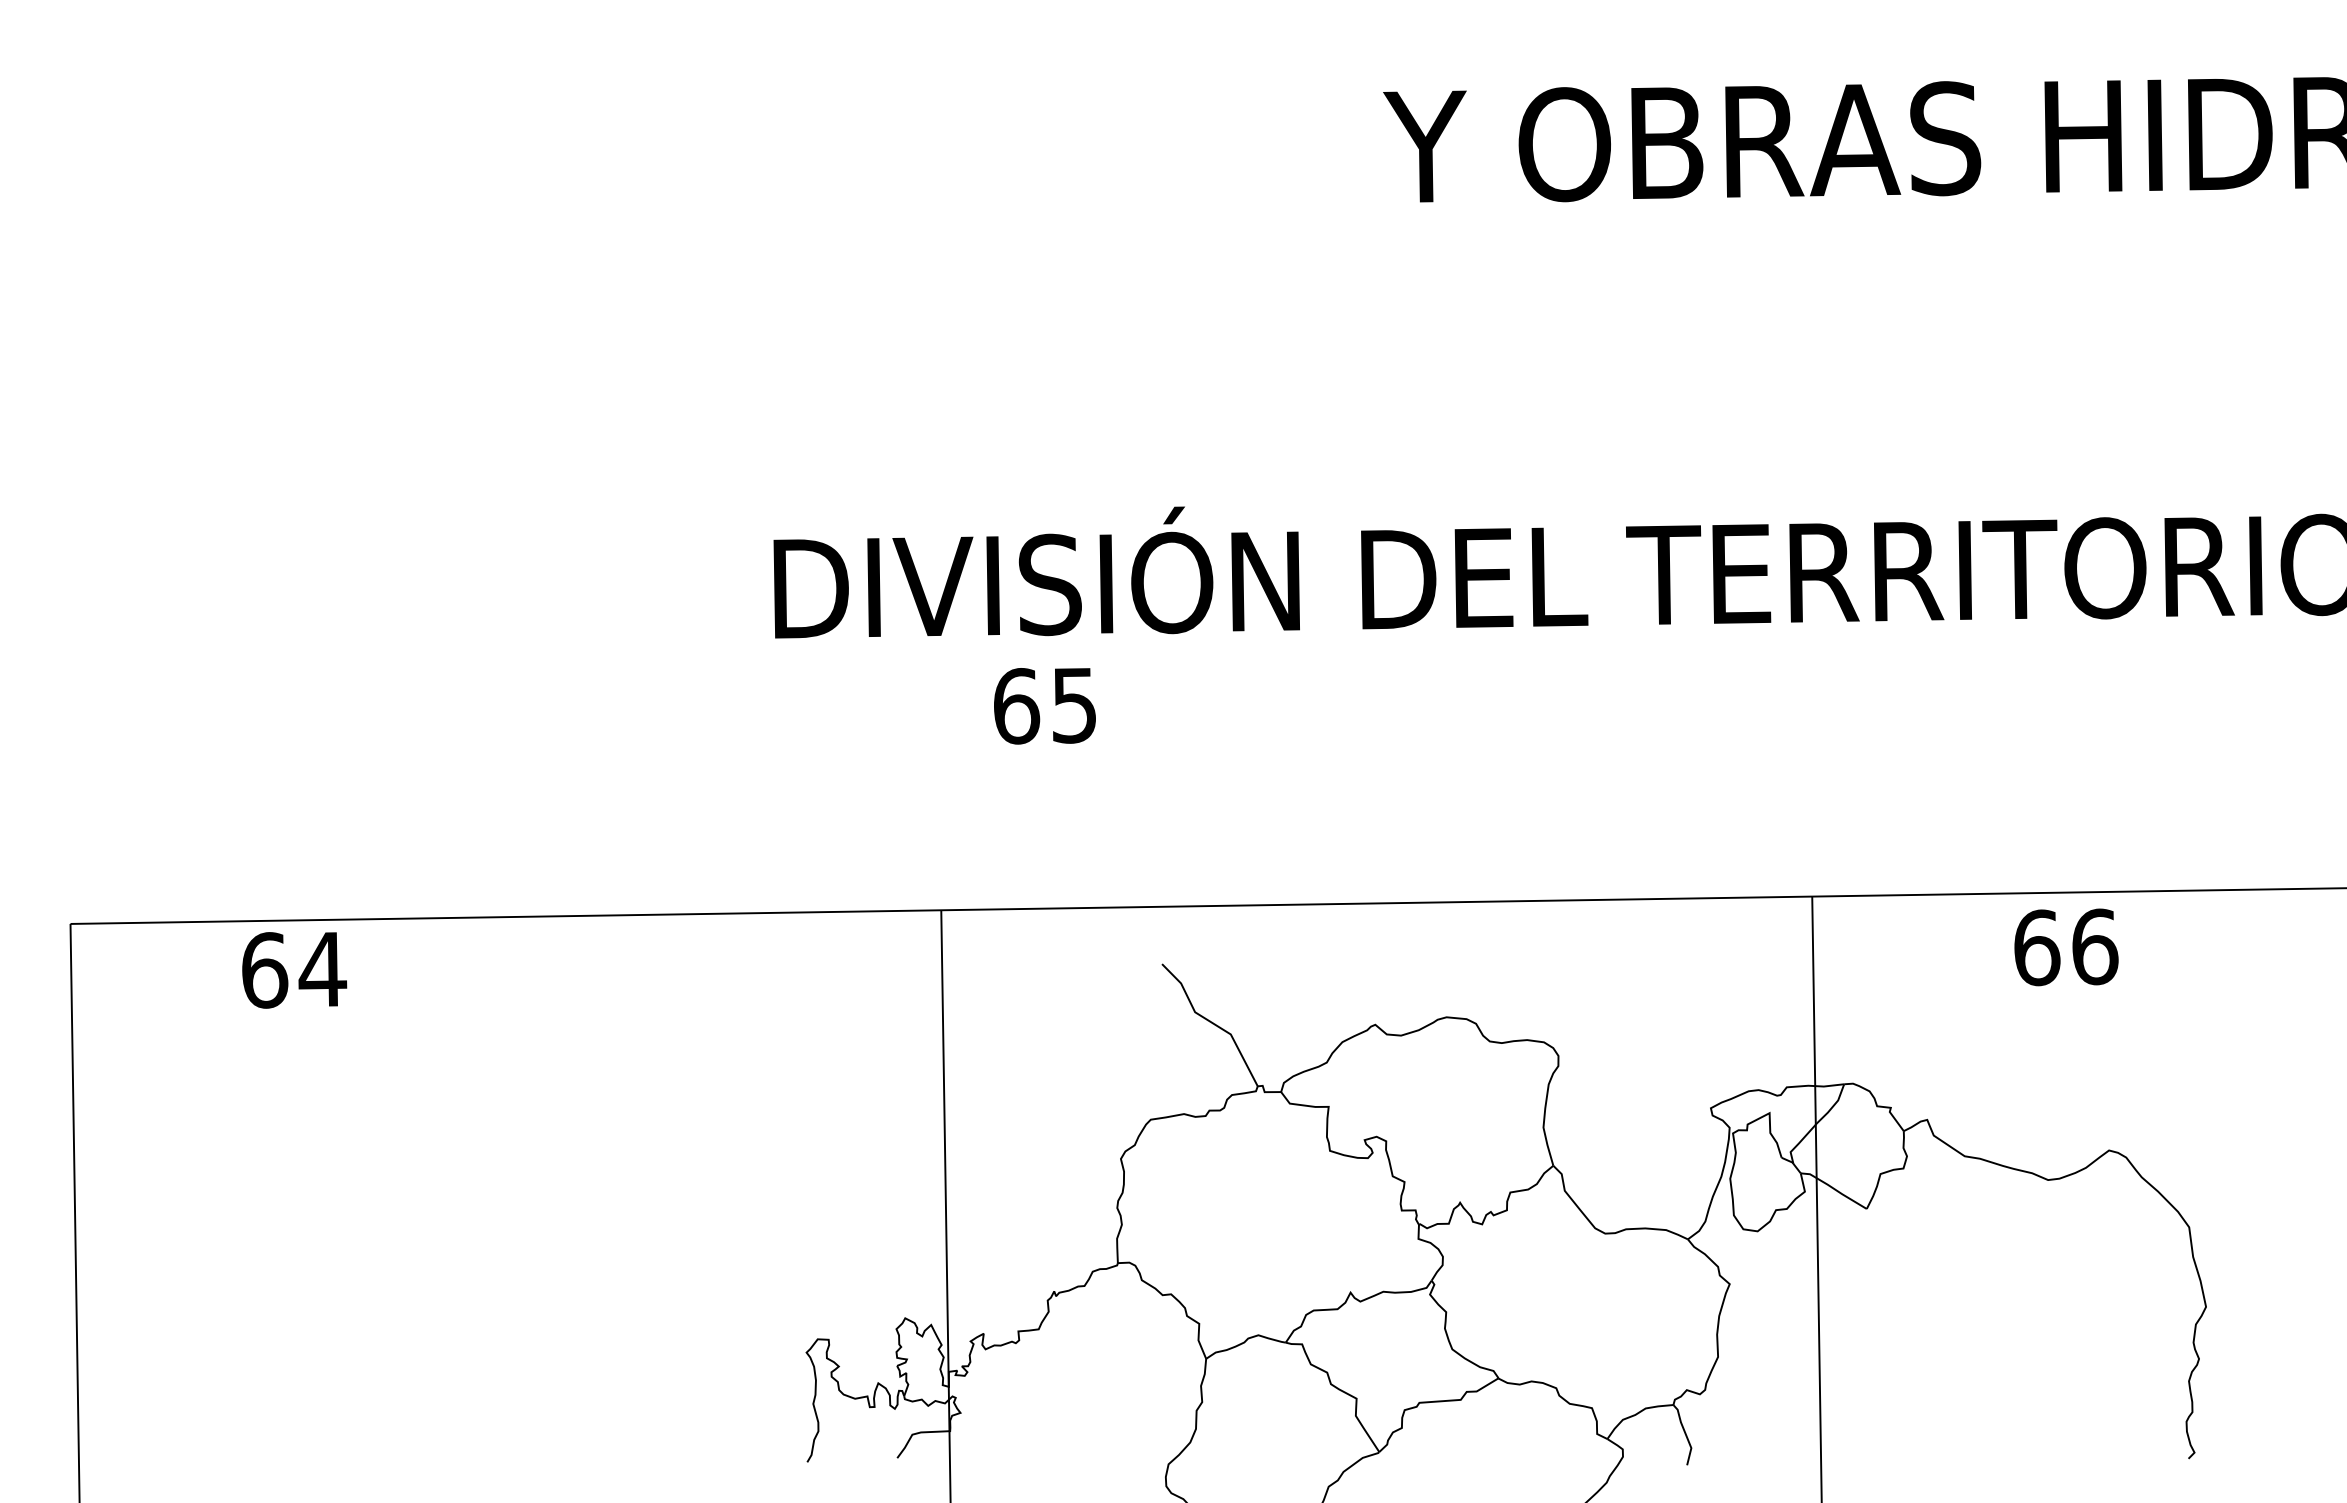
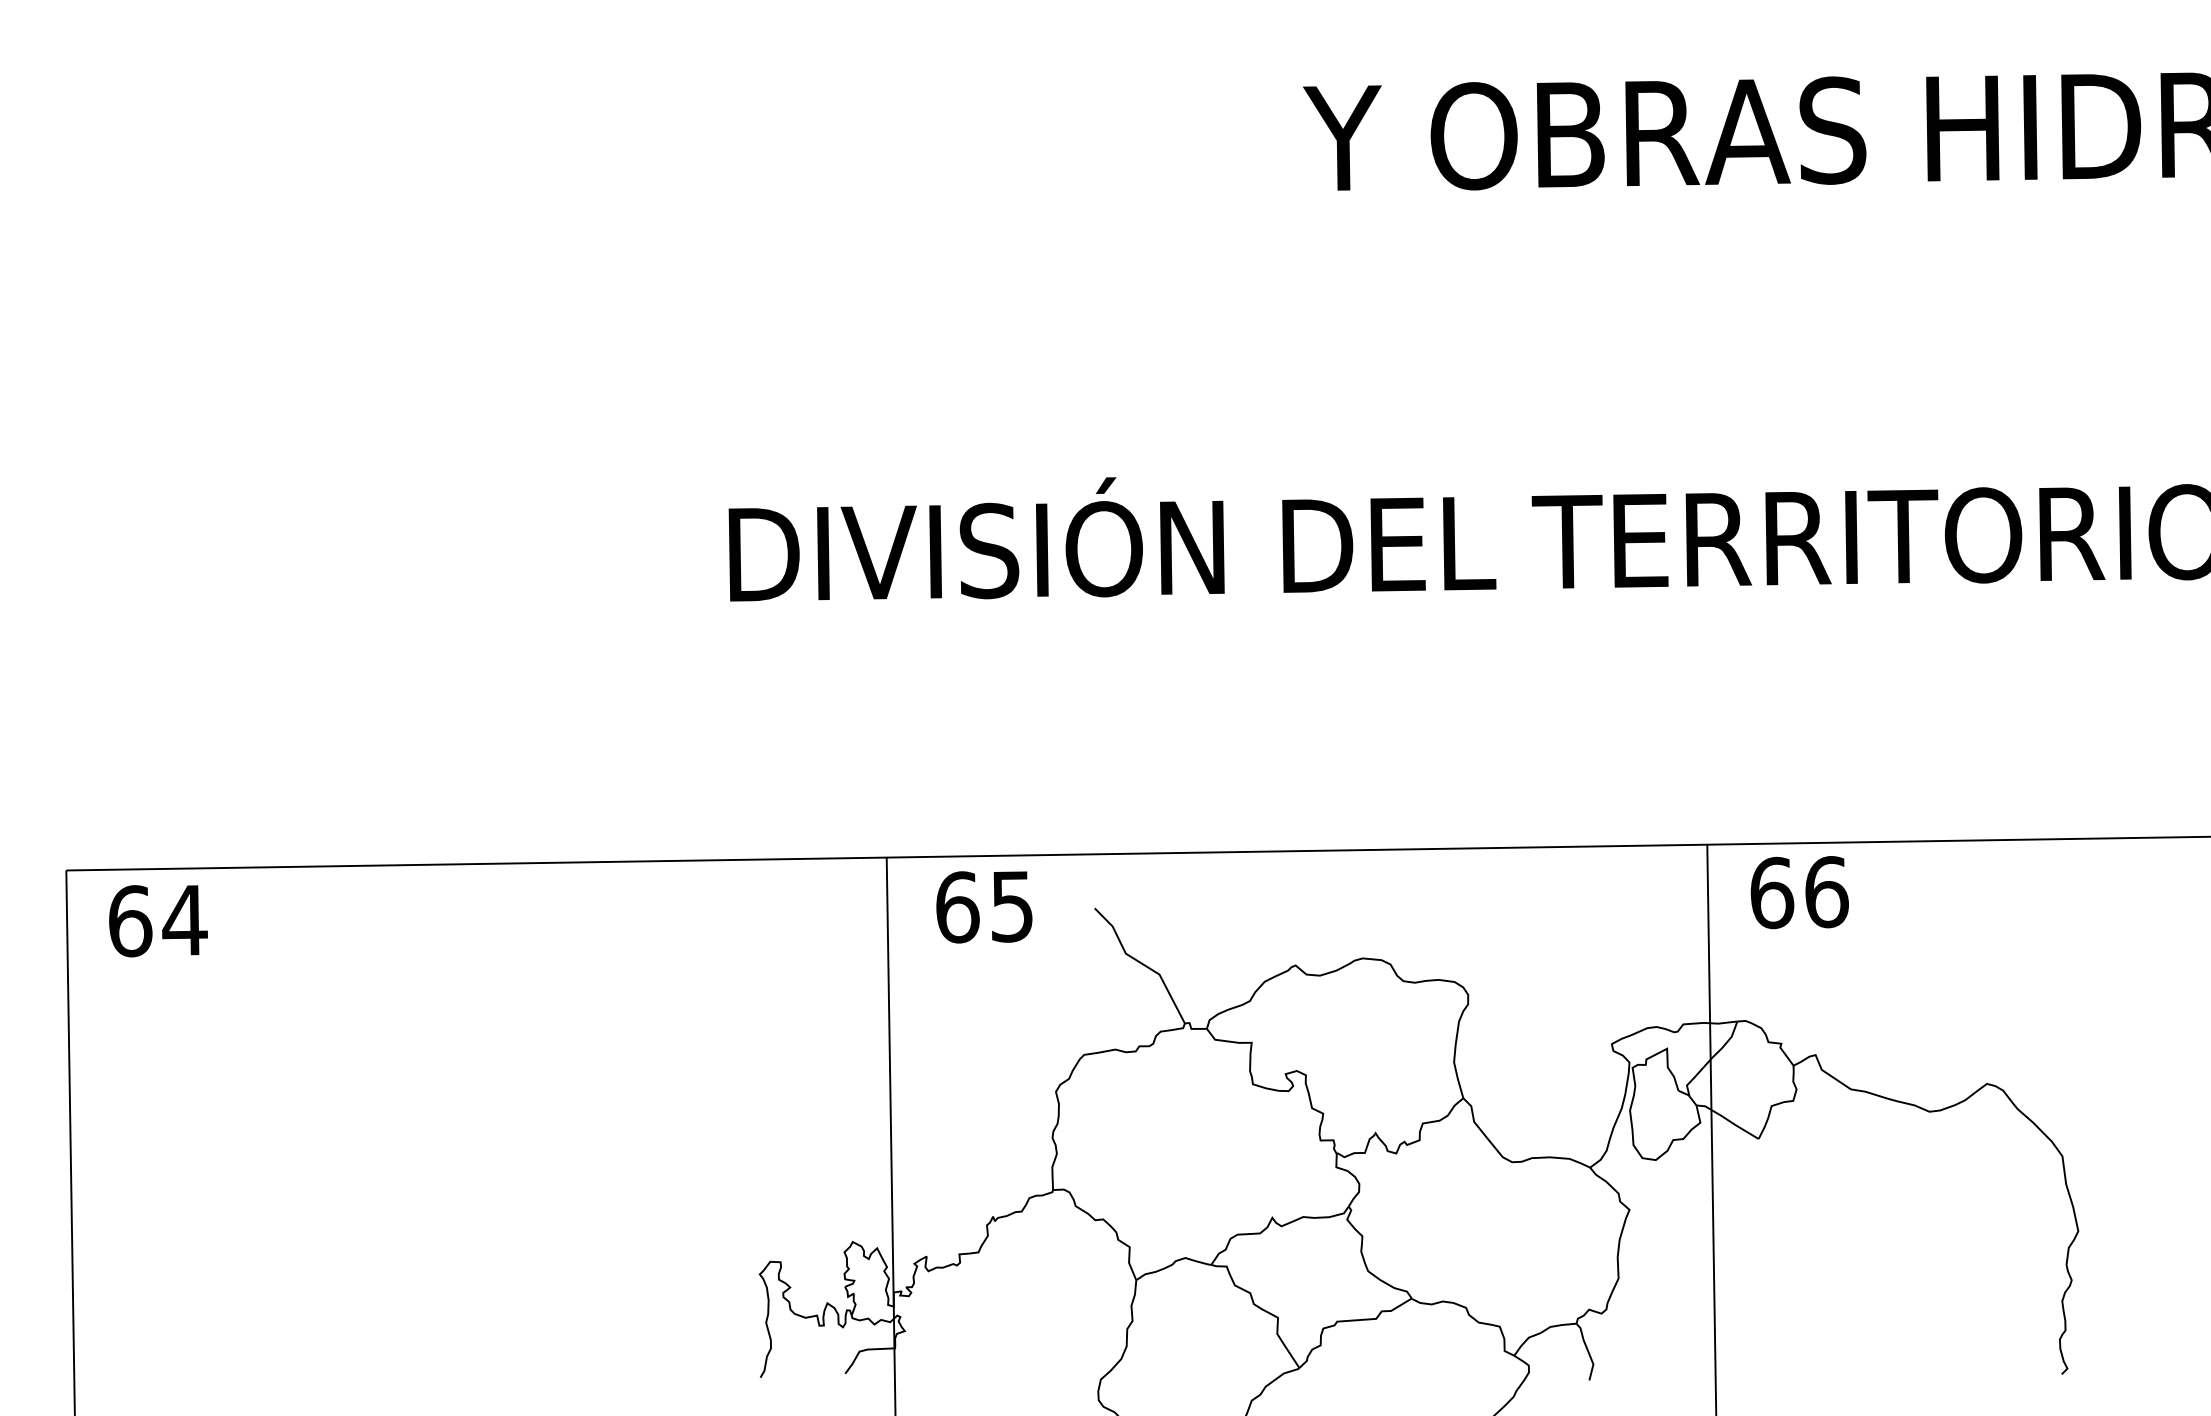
text: (1045, 706) -> (984, 907), moved
text: (2066, 947) -> (1799, 892), moved
text: (294, 970) -> (158, 921), moved

